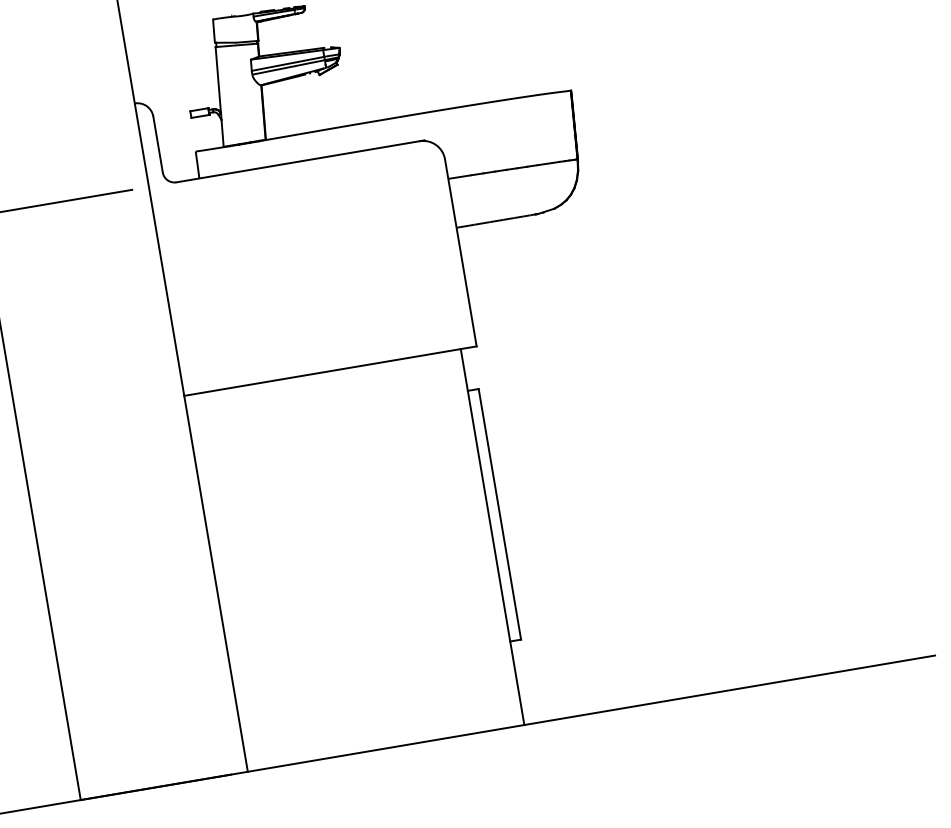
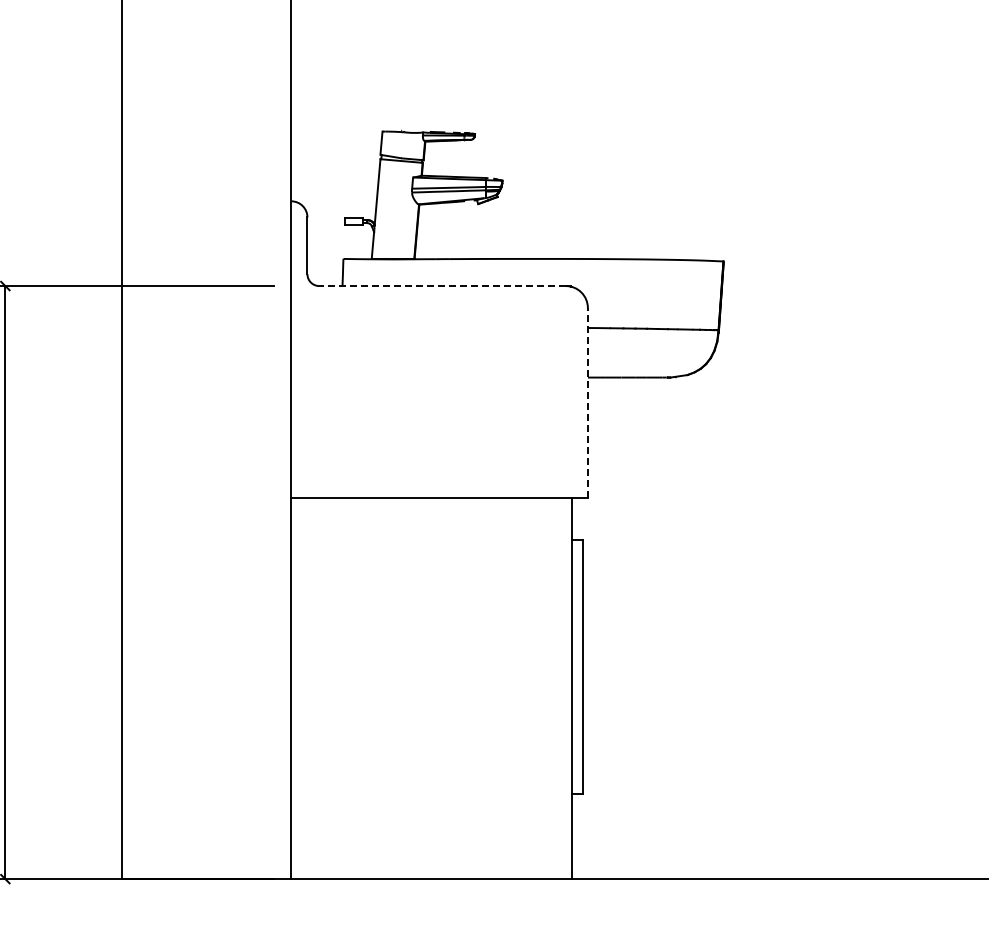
line: (298, 162) -> (442, 286), solid -> dashed
line: (460, 252) -> (587, 402), solid -> dashed

